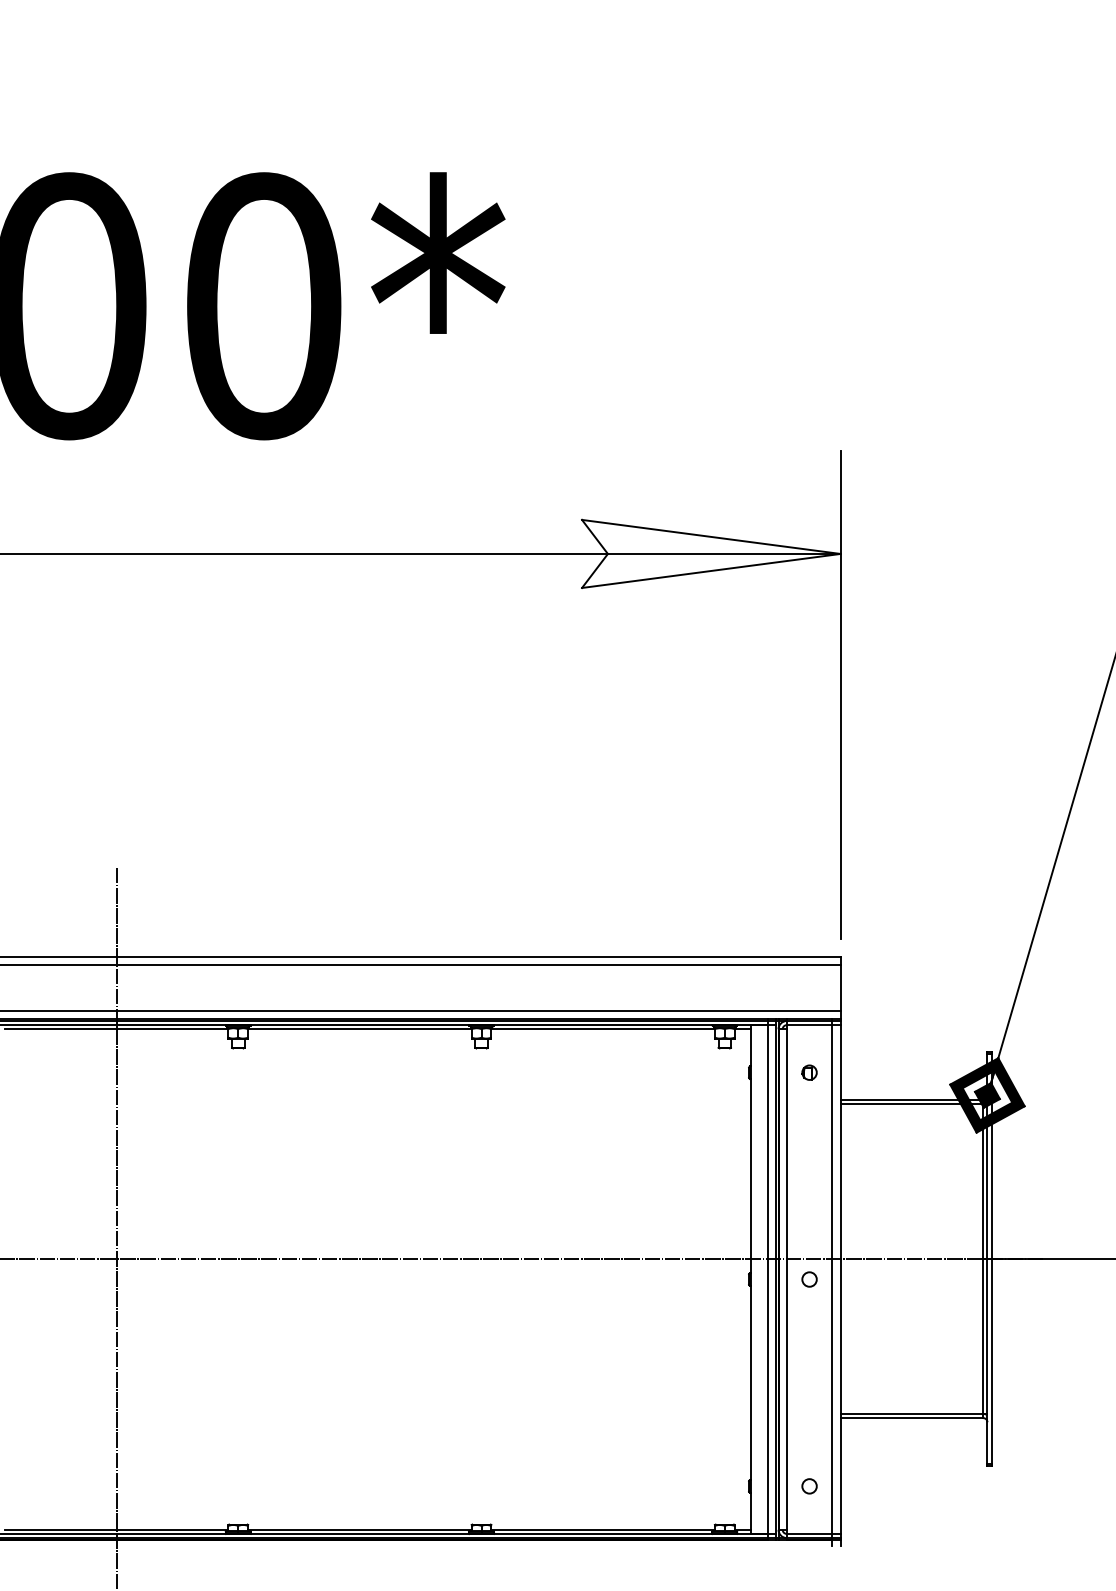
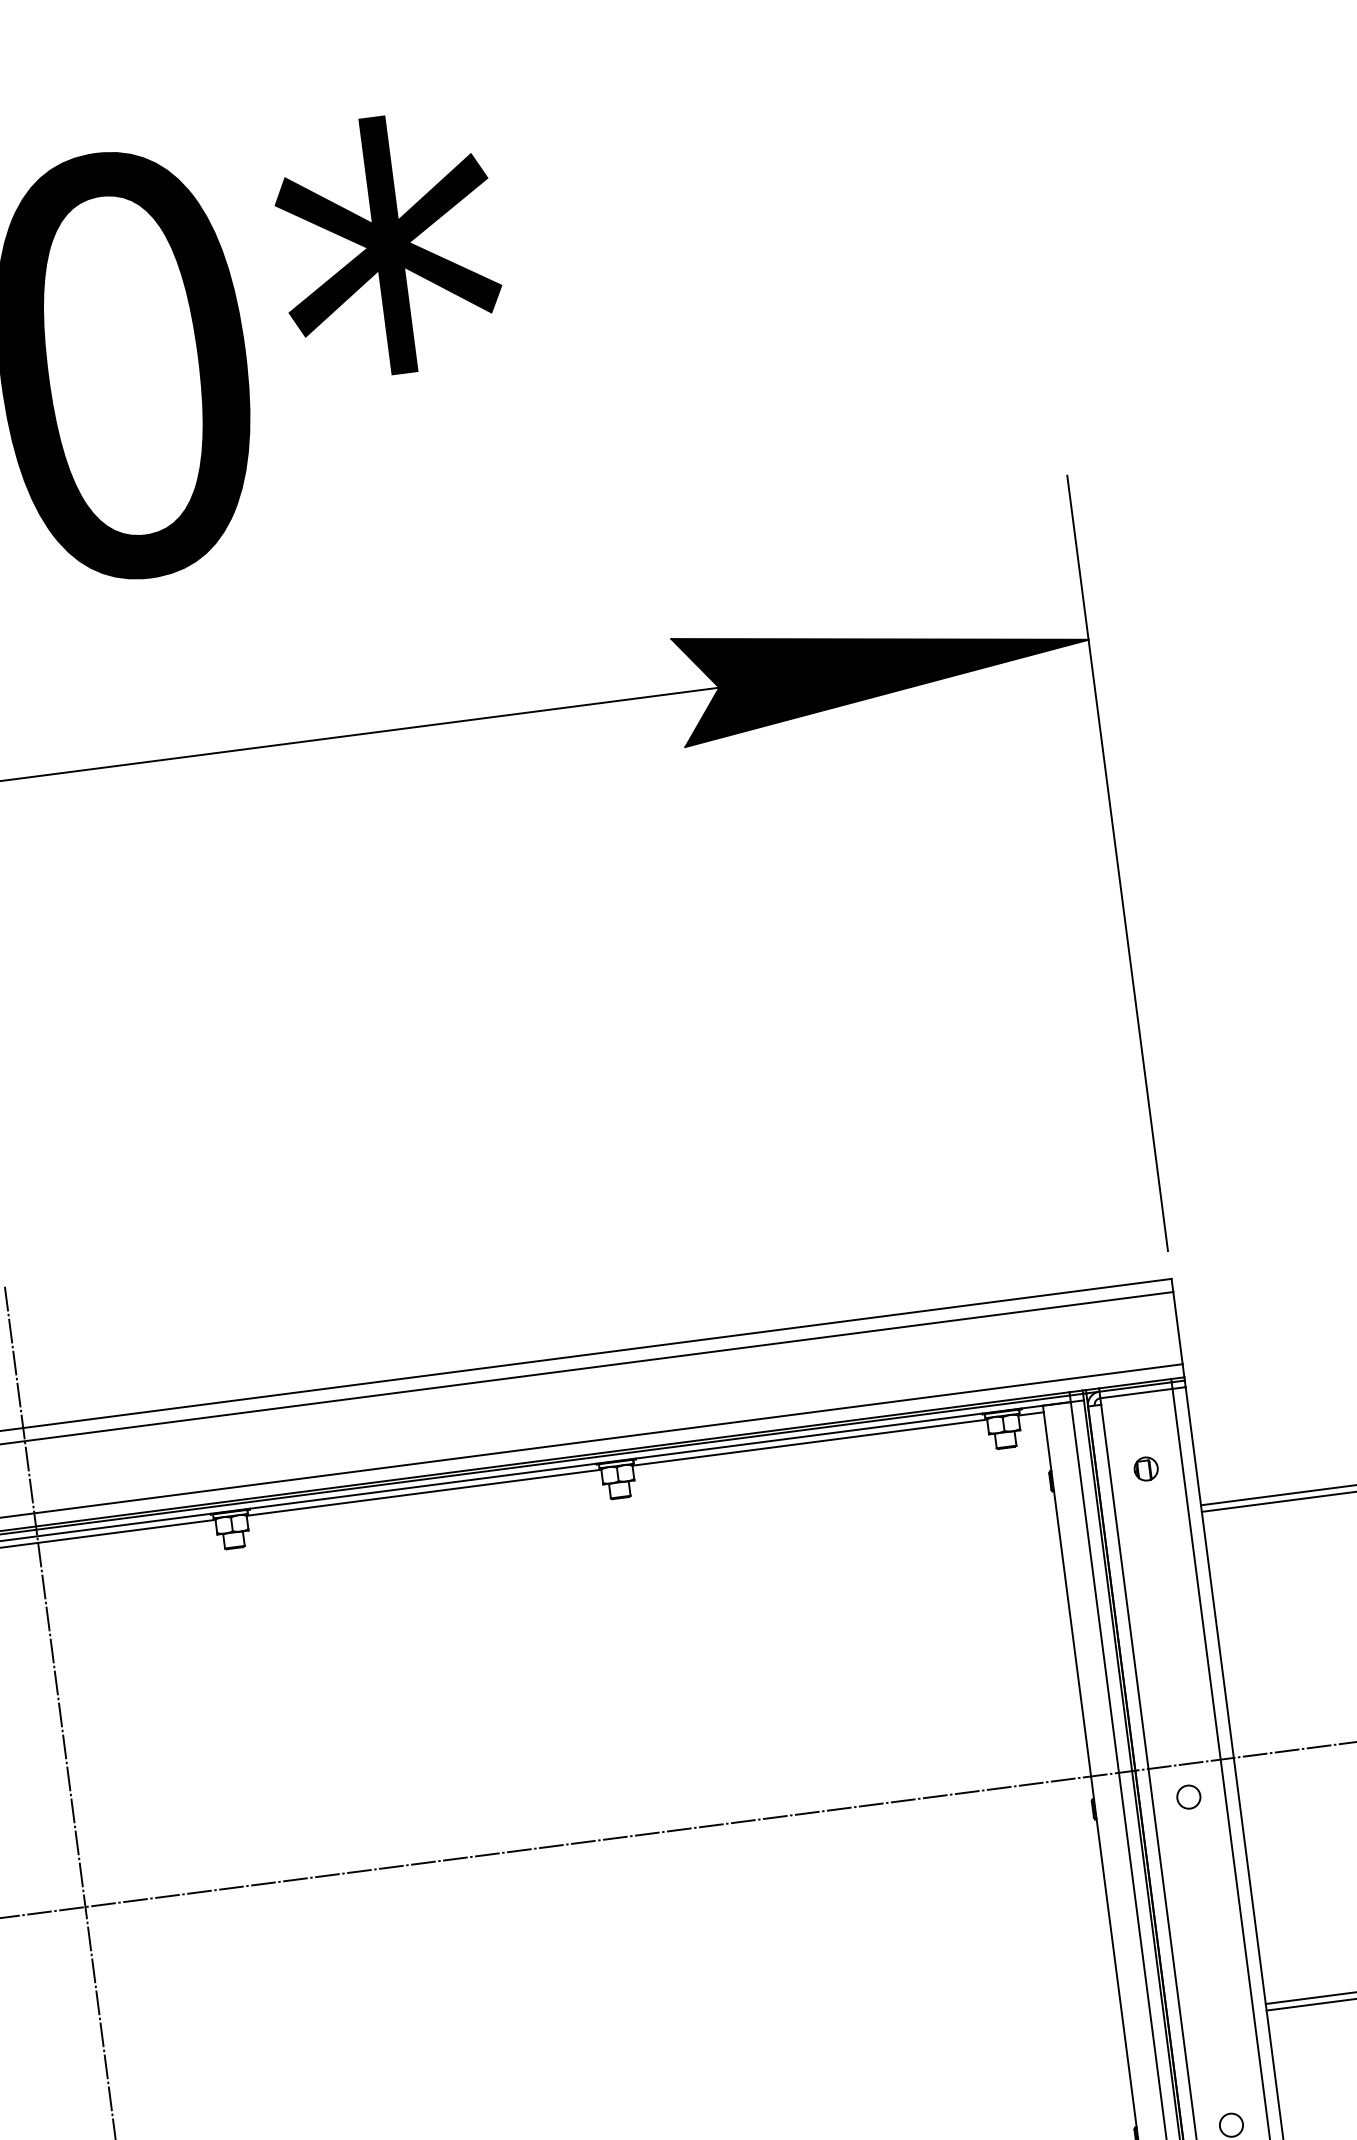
fill: (711, 553) -> (883, 665), added

